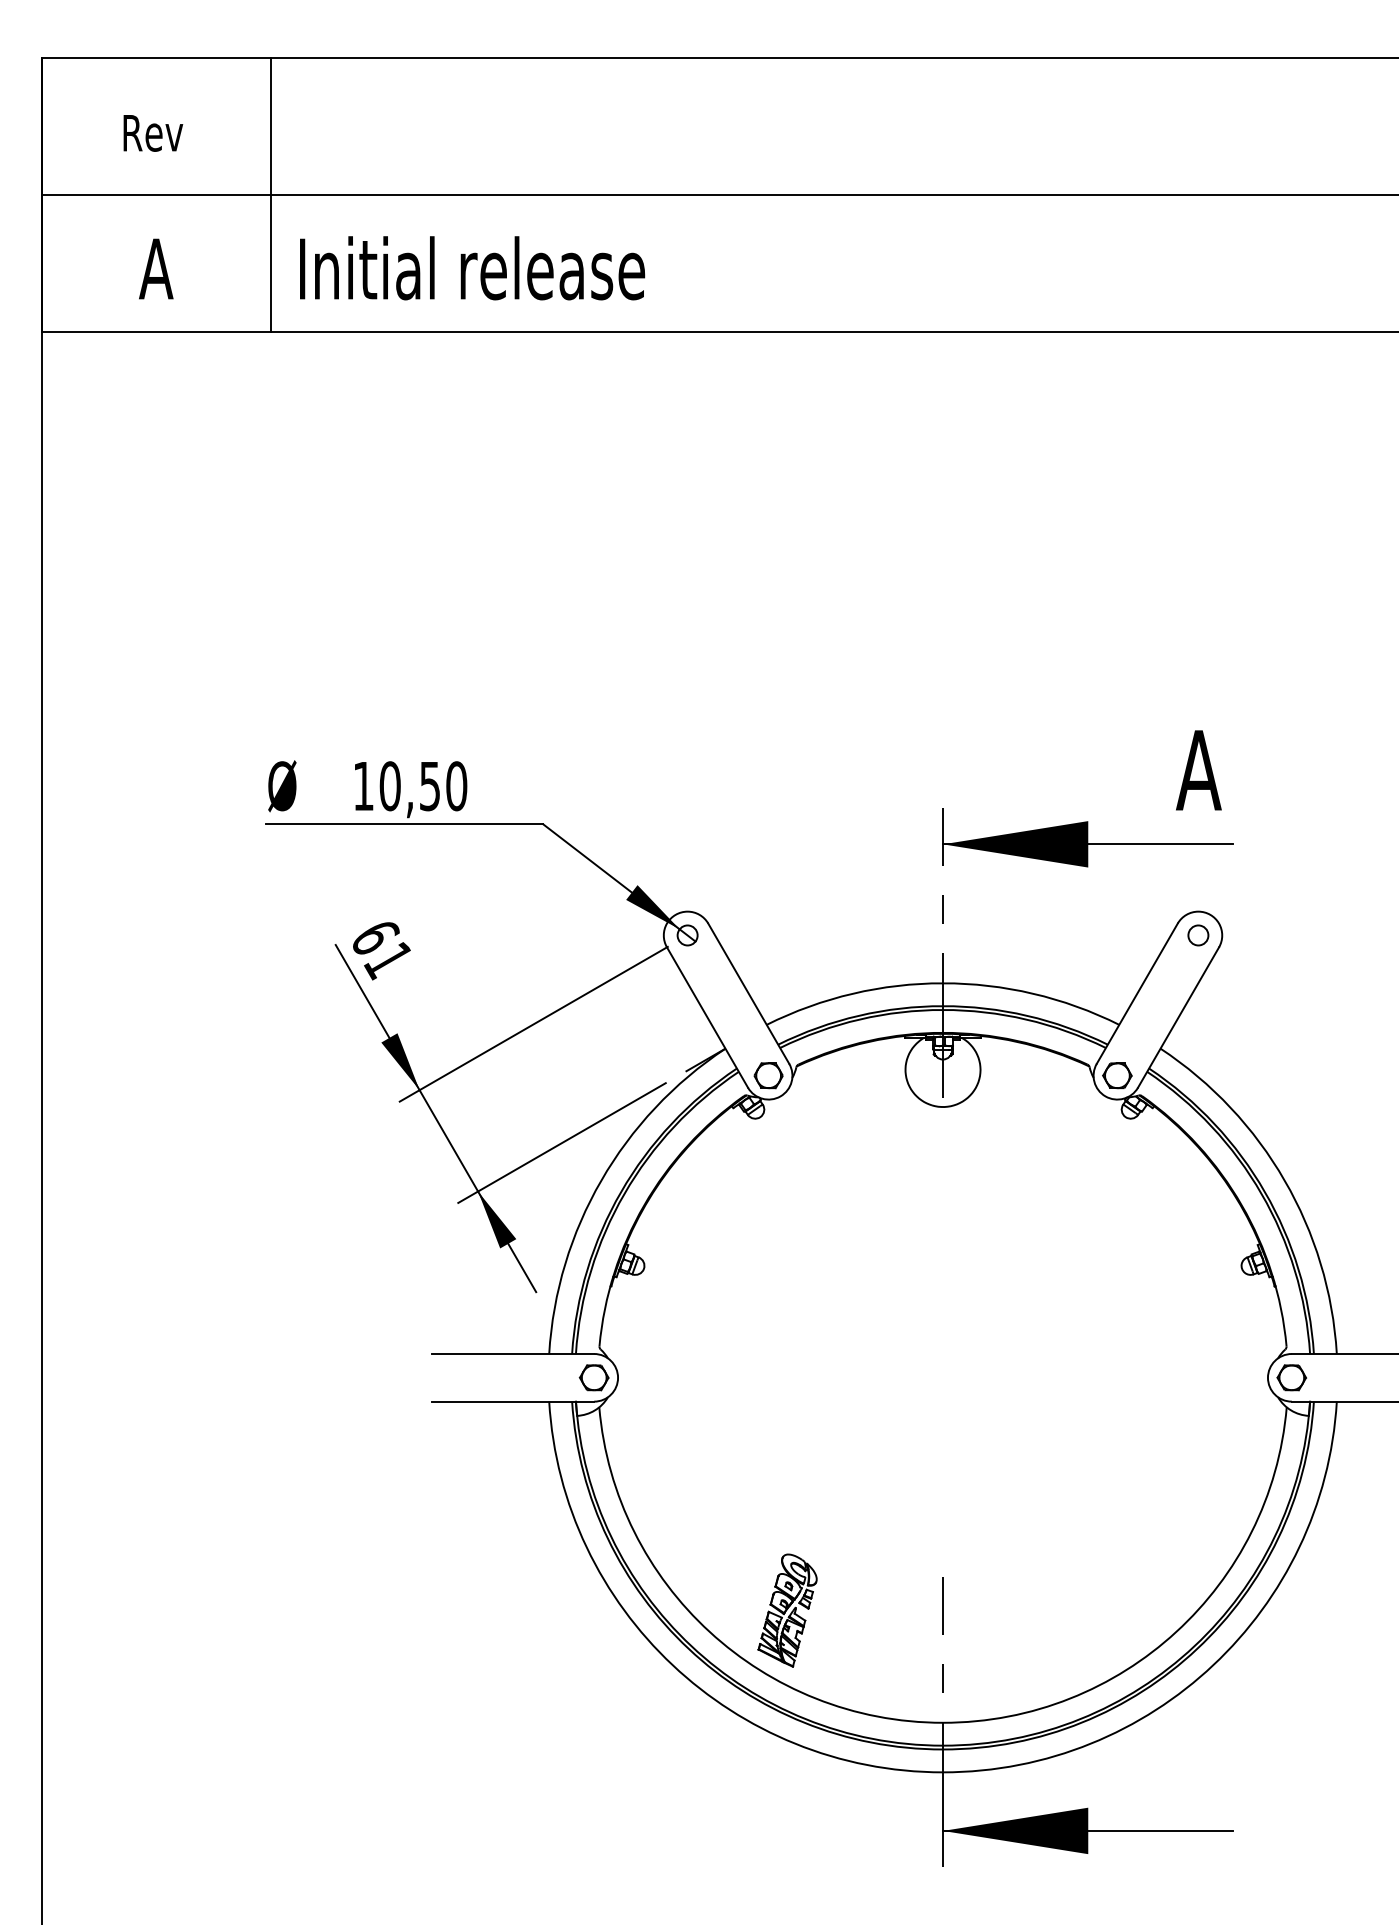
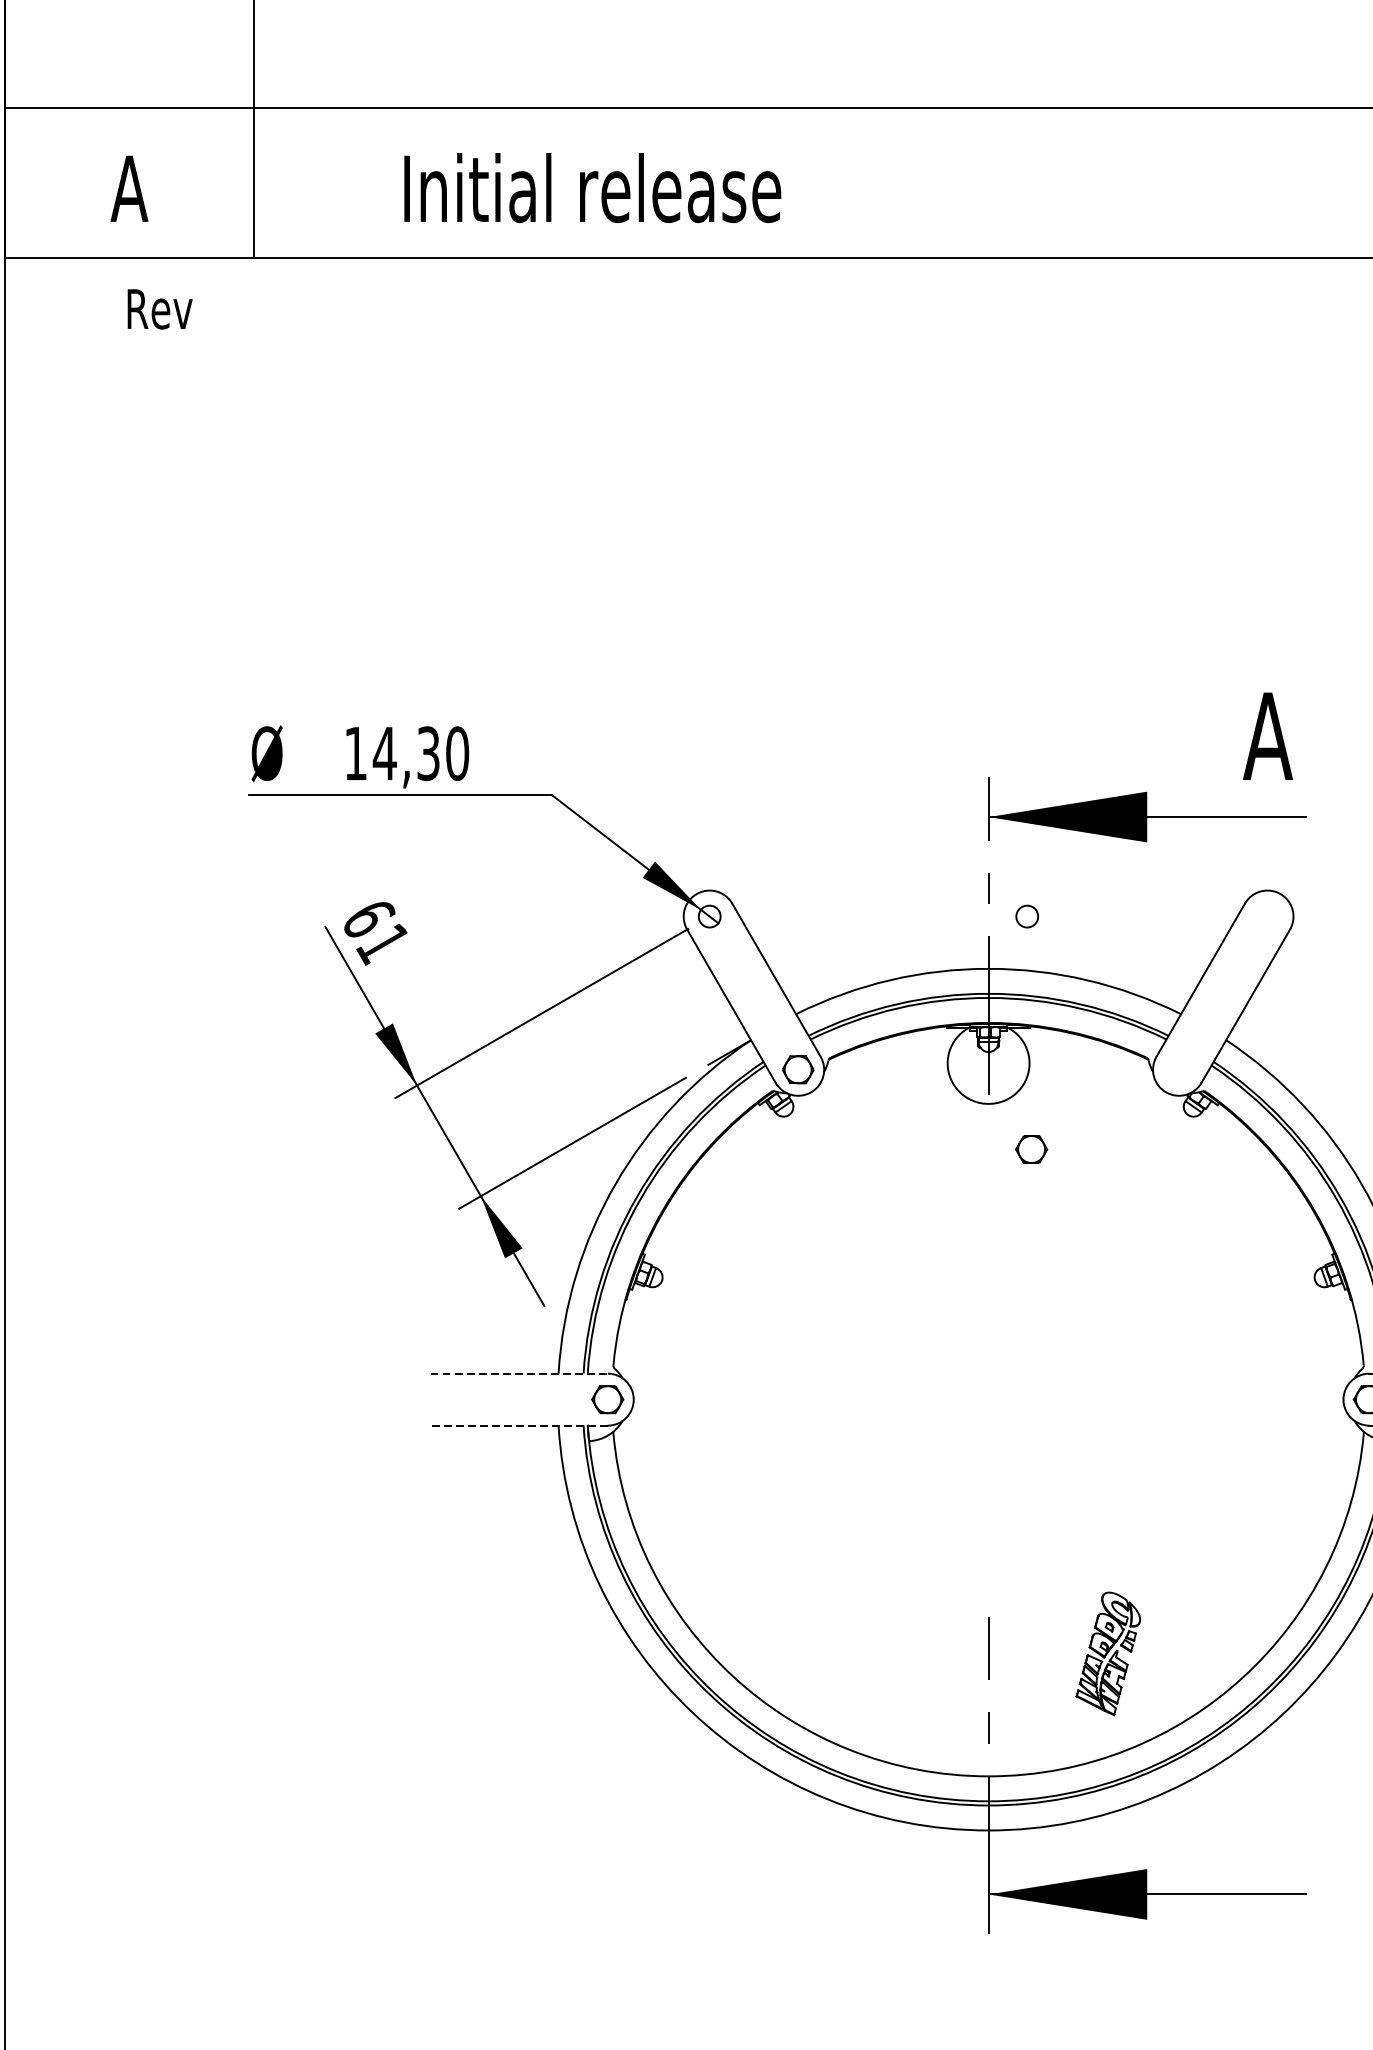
text: (153, 133) -> (160, 309), moved
text: (472, 268) -> (592, 188), moved
text: (409, 786) -> (406, 753), 10,50 -> 14,30
circle: (1198, 935) -> (1027, 916), moved
part: (1117, 1075) -> (1031, 1149), moved
line: (513, 1354) -> (519, 1374), solid -> dashed
line: (512, 1401) -> (518, 1425), solid -> dashed
part: (787, 1610) -> (1108, 1653), moved

